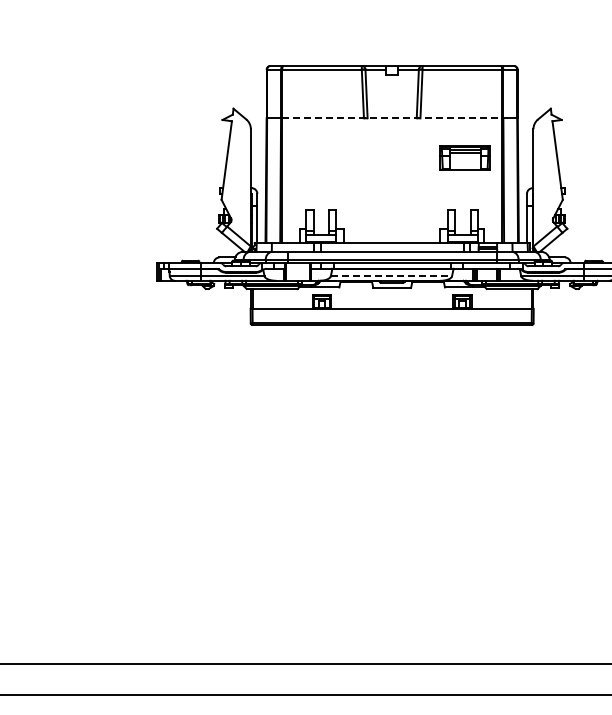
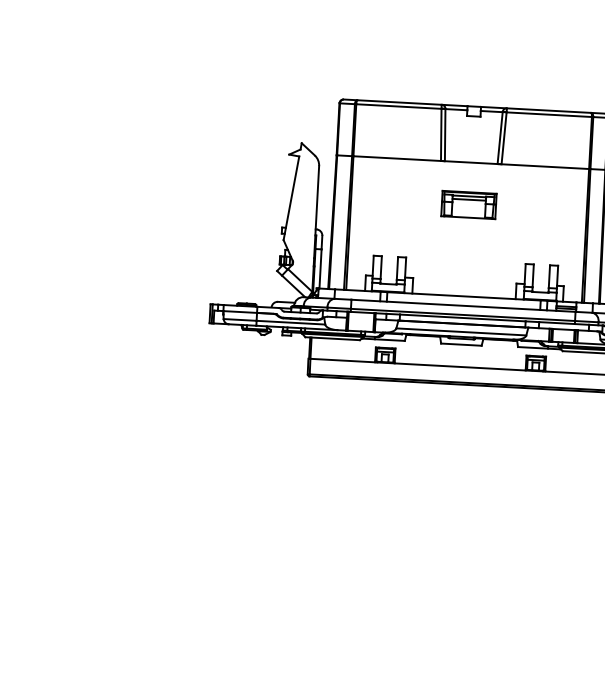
line: (392, 118) -> (471, 162), dashed -> solid
part: (464, 157) -> (468, 204), moved
line: (391, 276) -> (461, 332), dashed -> solid

